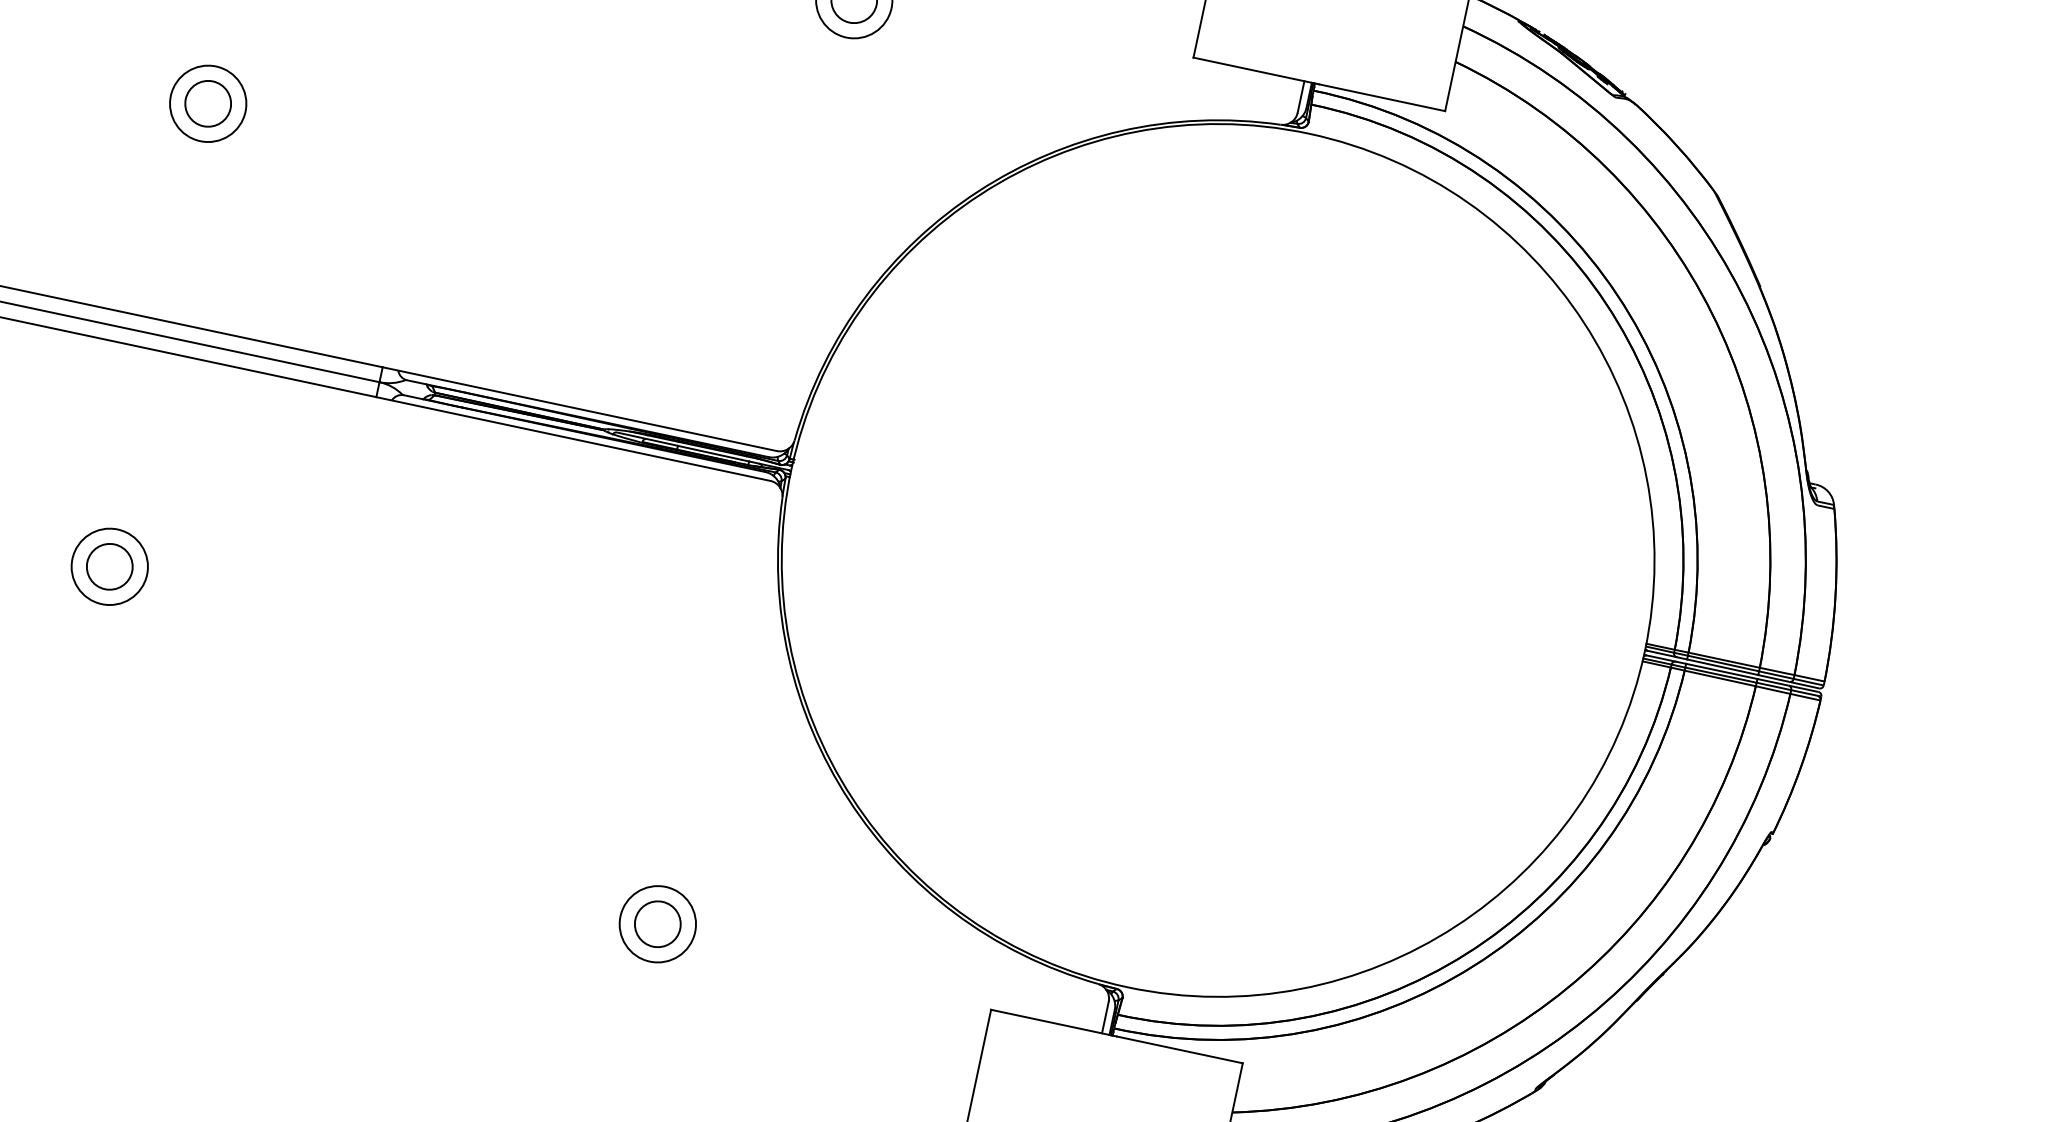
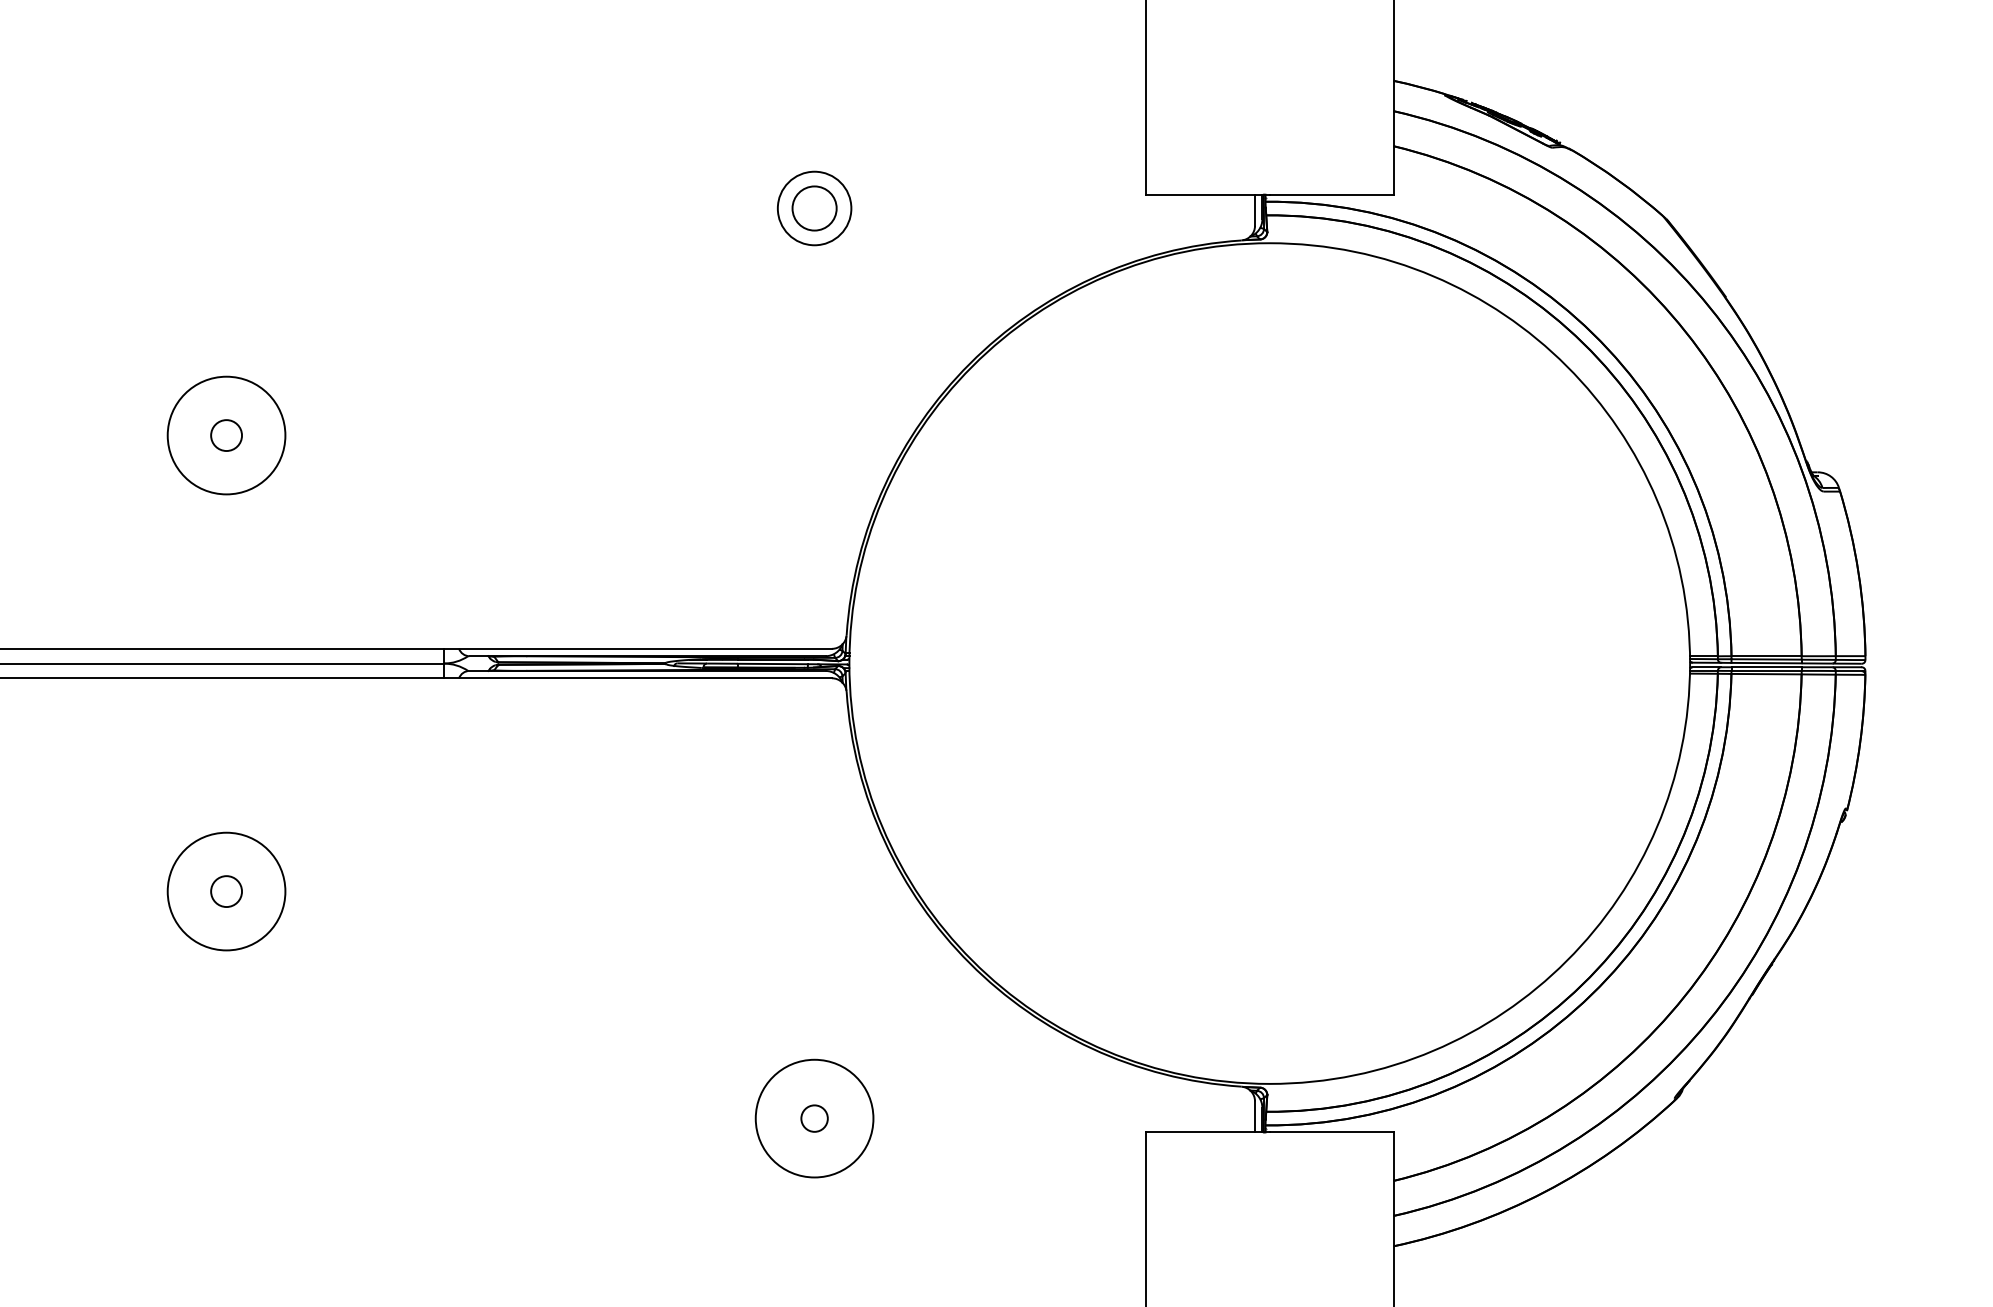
circle: (208, 103) -> (226, 435), size x0.7
circle: (208, 103) -> (226, 435), size x1.6
circle: (109, 566) -> (226, 891), size x0.7
circle: (109, 566) -> (226, 891), size x1.6
circle: (657, 924) -> (814, 1118), size x0.6
circle: (657, 924) -> (814, 1118), size x1.6

